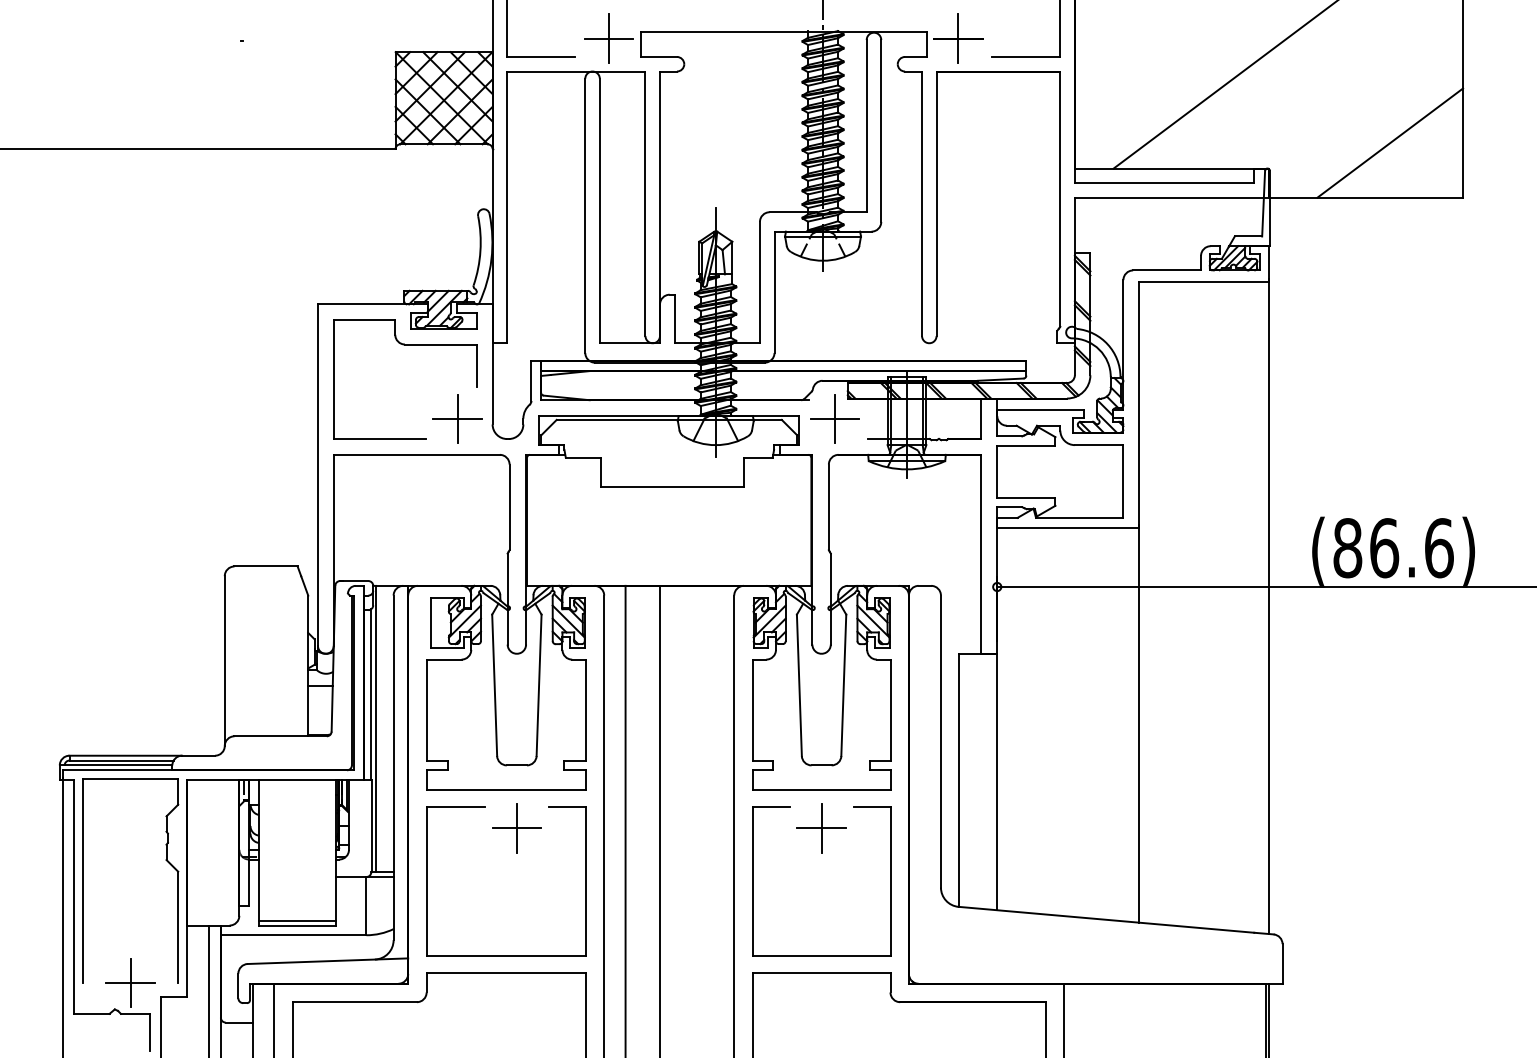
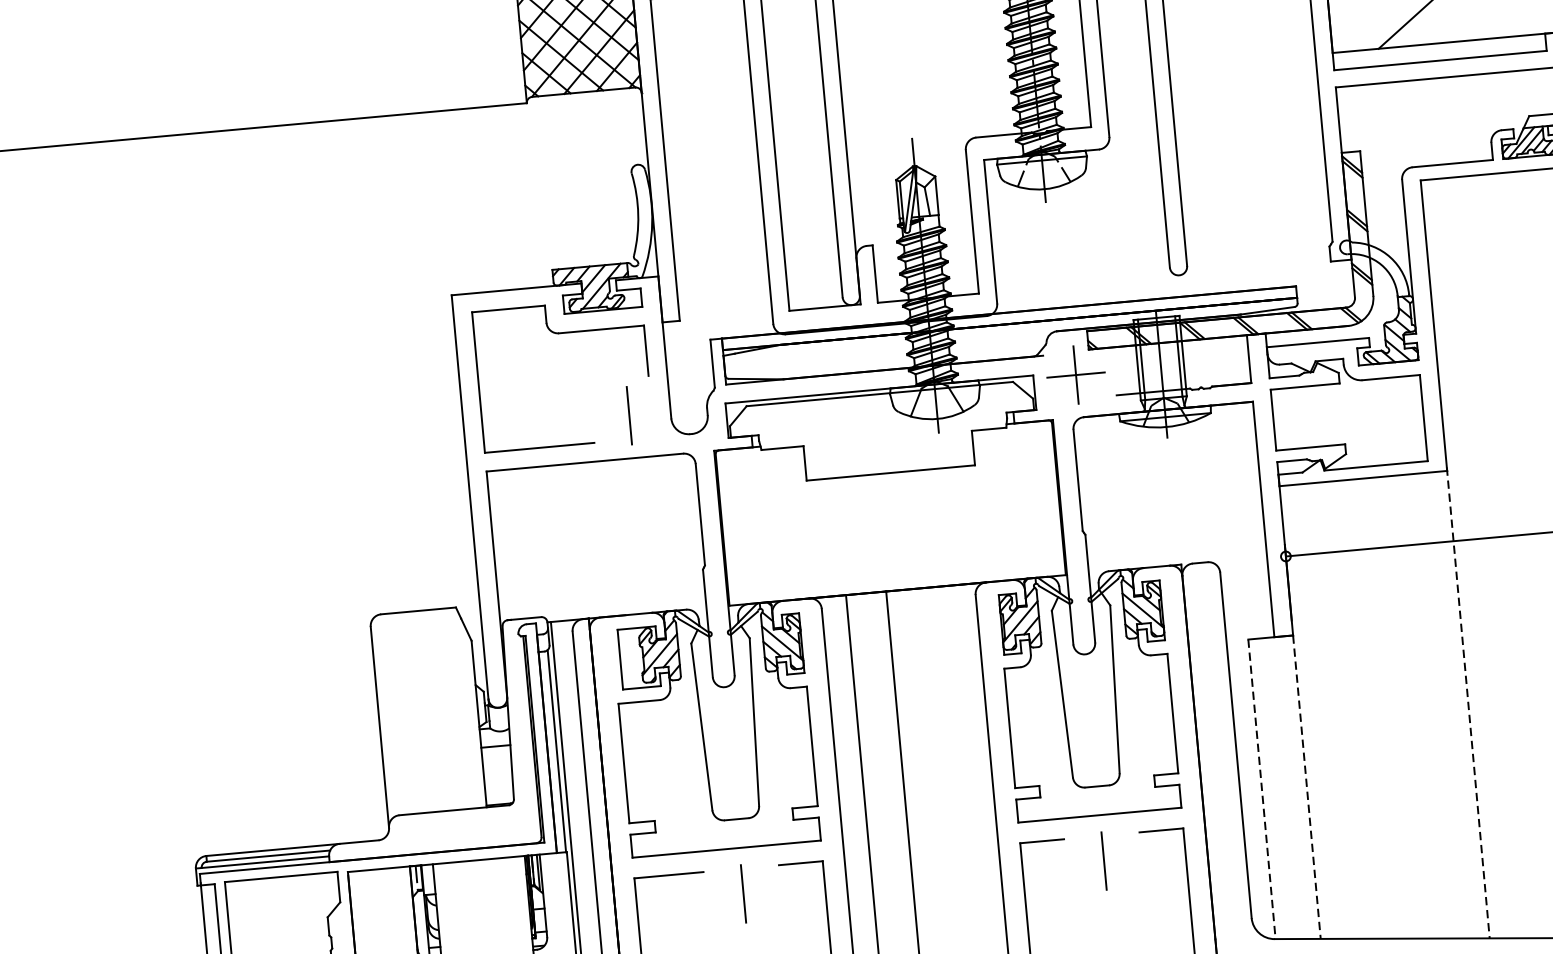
line: (457, 418) -> (629, 415), removed
line: (1138, 723) -> (1467, 702), solid -> dashed
line: (959, 780) -> (1262, 789), solid -> dashed
line: (997, 782) -> (1307, 787), solid -> dashed
line: (516, 828) -> (743, 893), removed
line: (821, 828) -> (1103, 861), removed

